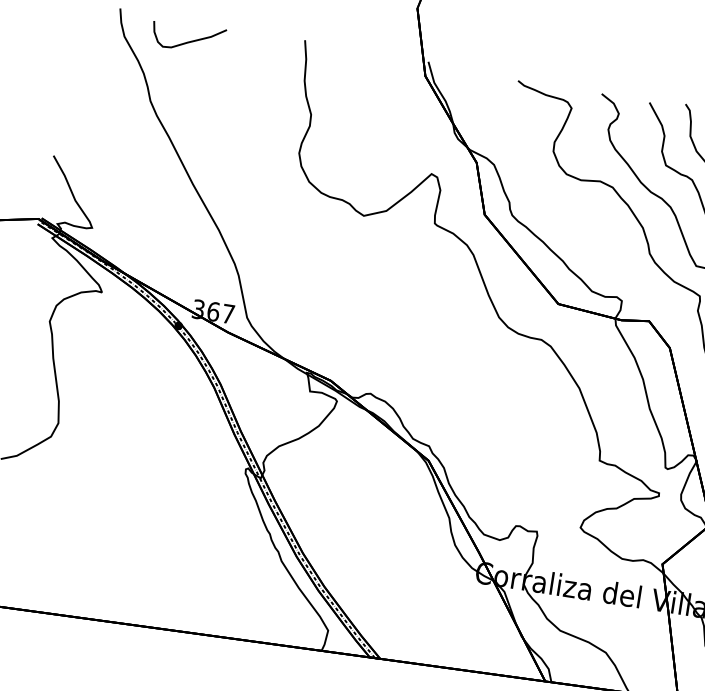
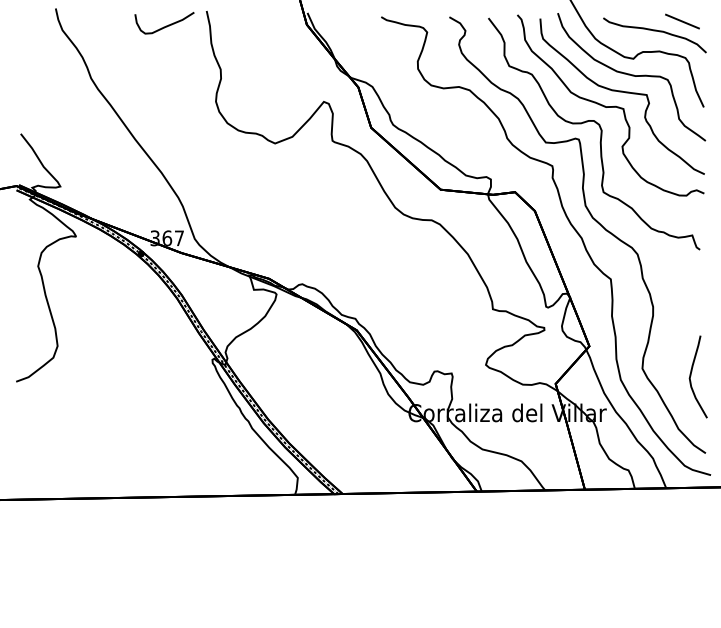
curve: (190, 40) -> (166, 25), moved

